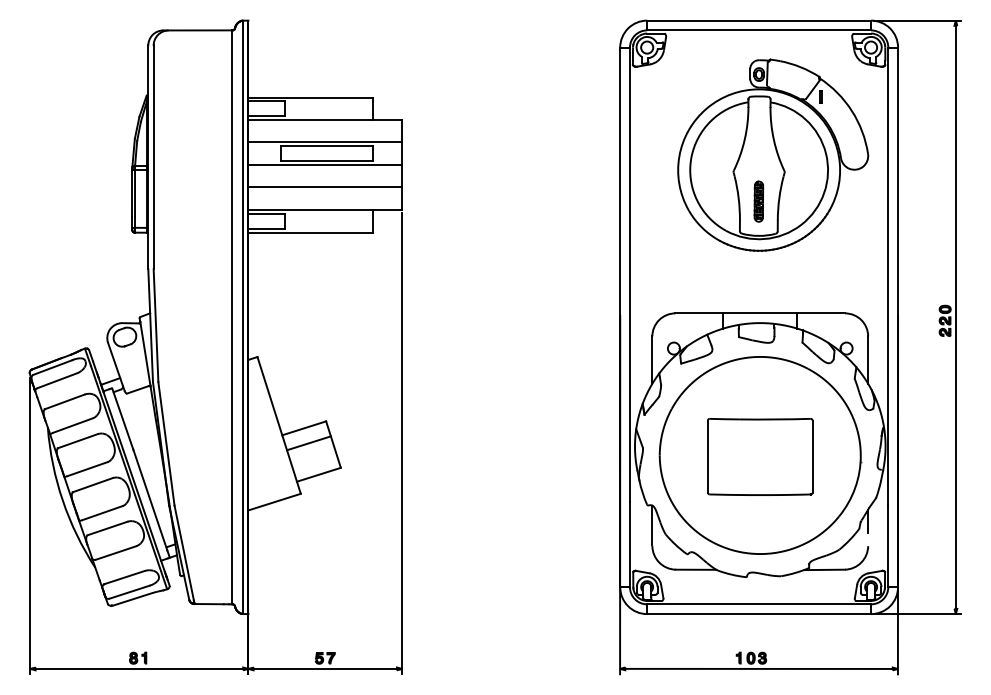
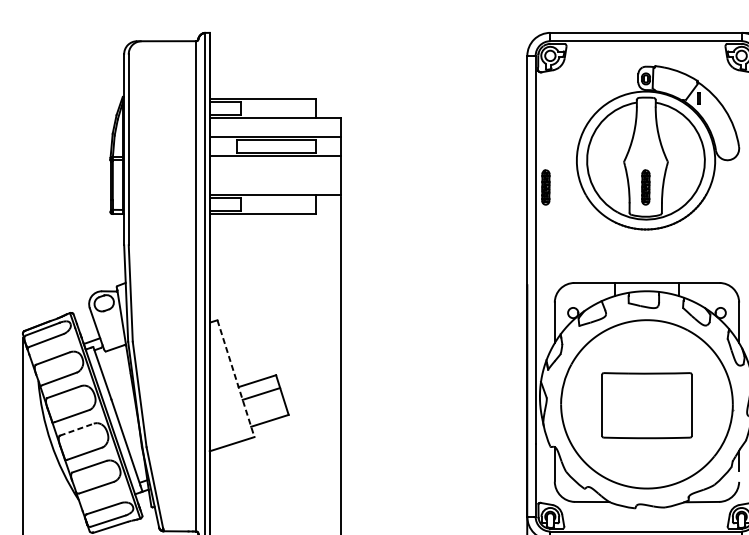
line: (325, 186) -> (275, 174), removed
part: (641, 201) -> (545, 187), added
line: (279, 425) -> (236, 378), solid -> dashed
line: (93, 485) -> (77, 430), solid -> dashed

